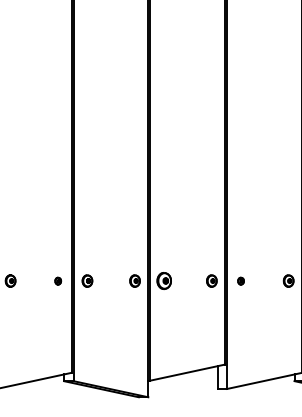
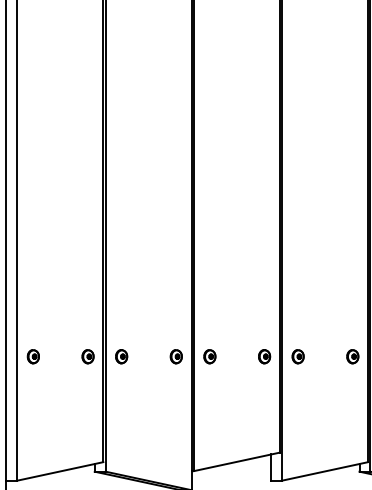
part: (57, 280) -> (87, 356), size x1.67
part: (163, 280) -> (209, 356), size x0.71
part: (240, 280) -> (297, 356), size x1.67

